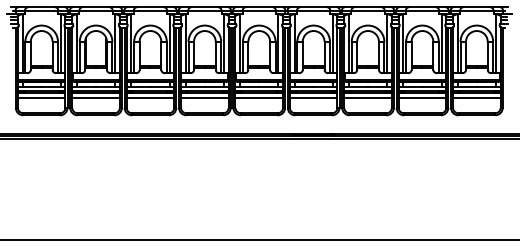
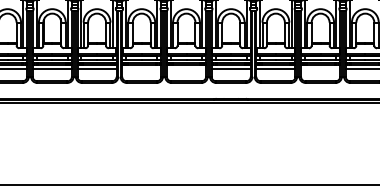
line: (204, 98) -> (141, 69), removed
line: (259, 98) -> (186, 69), removed
line: (422, 98) -> (320, 69), removed

